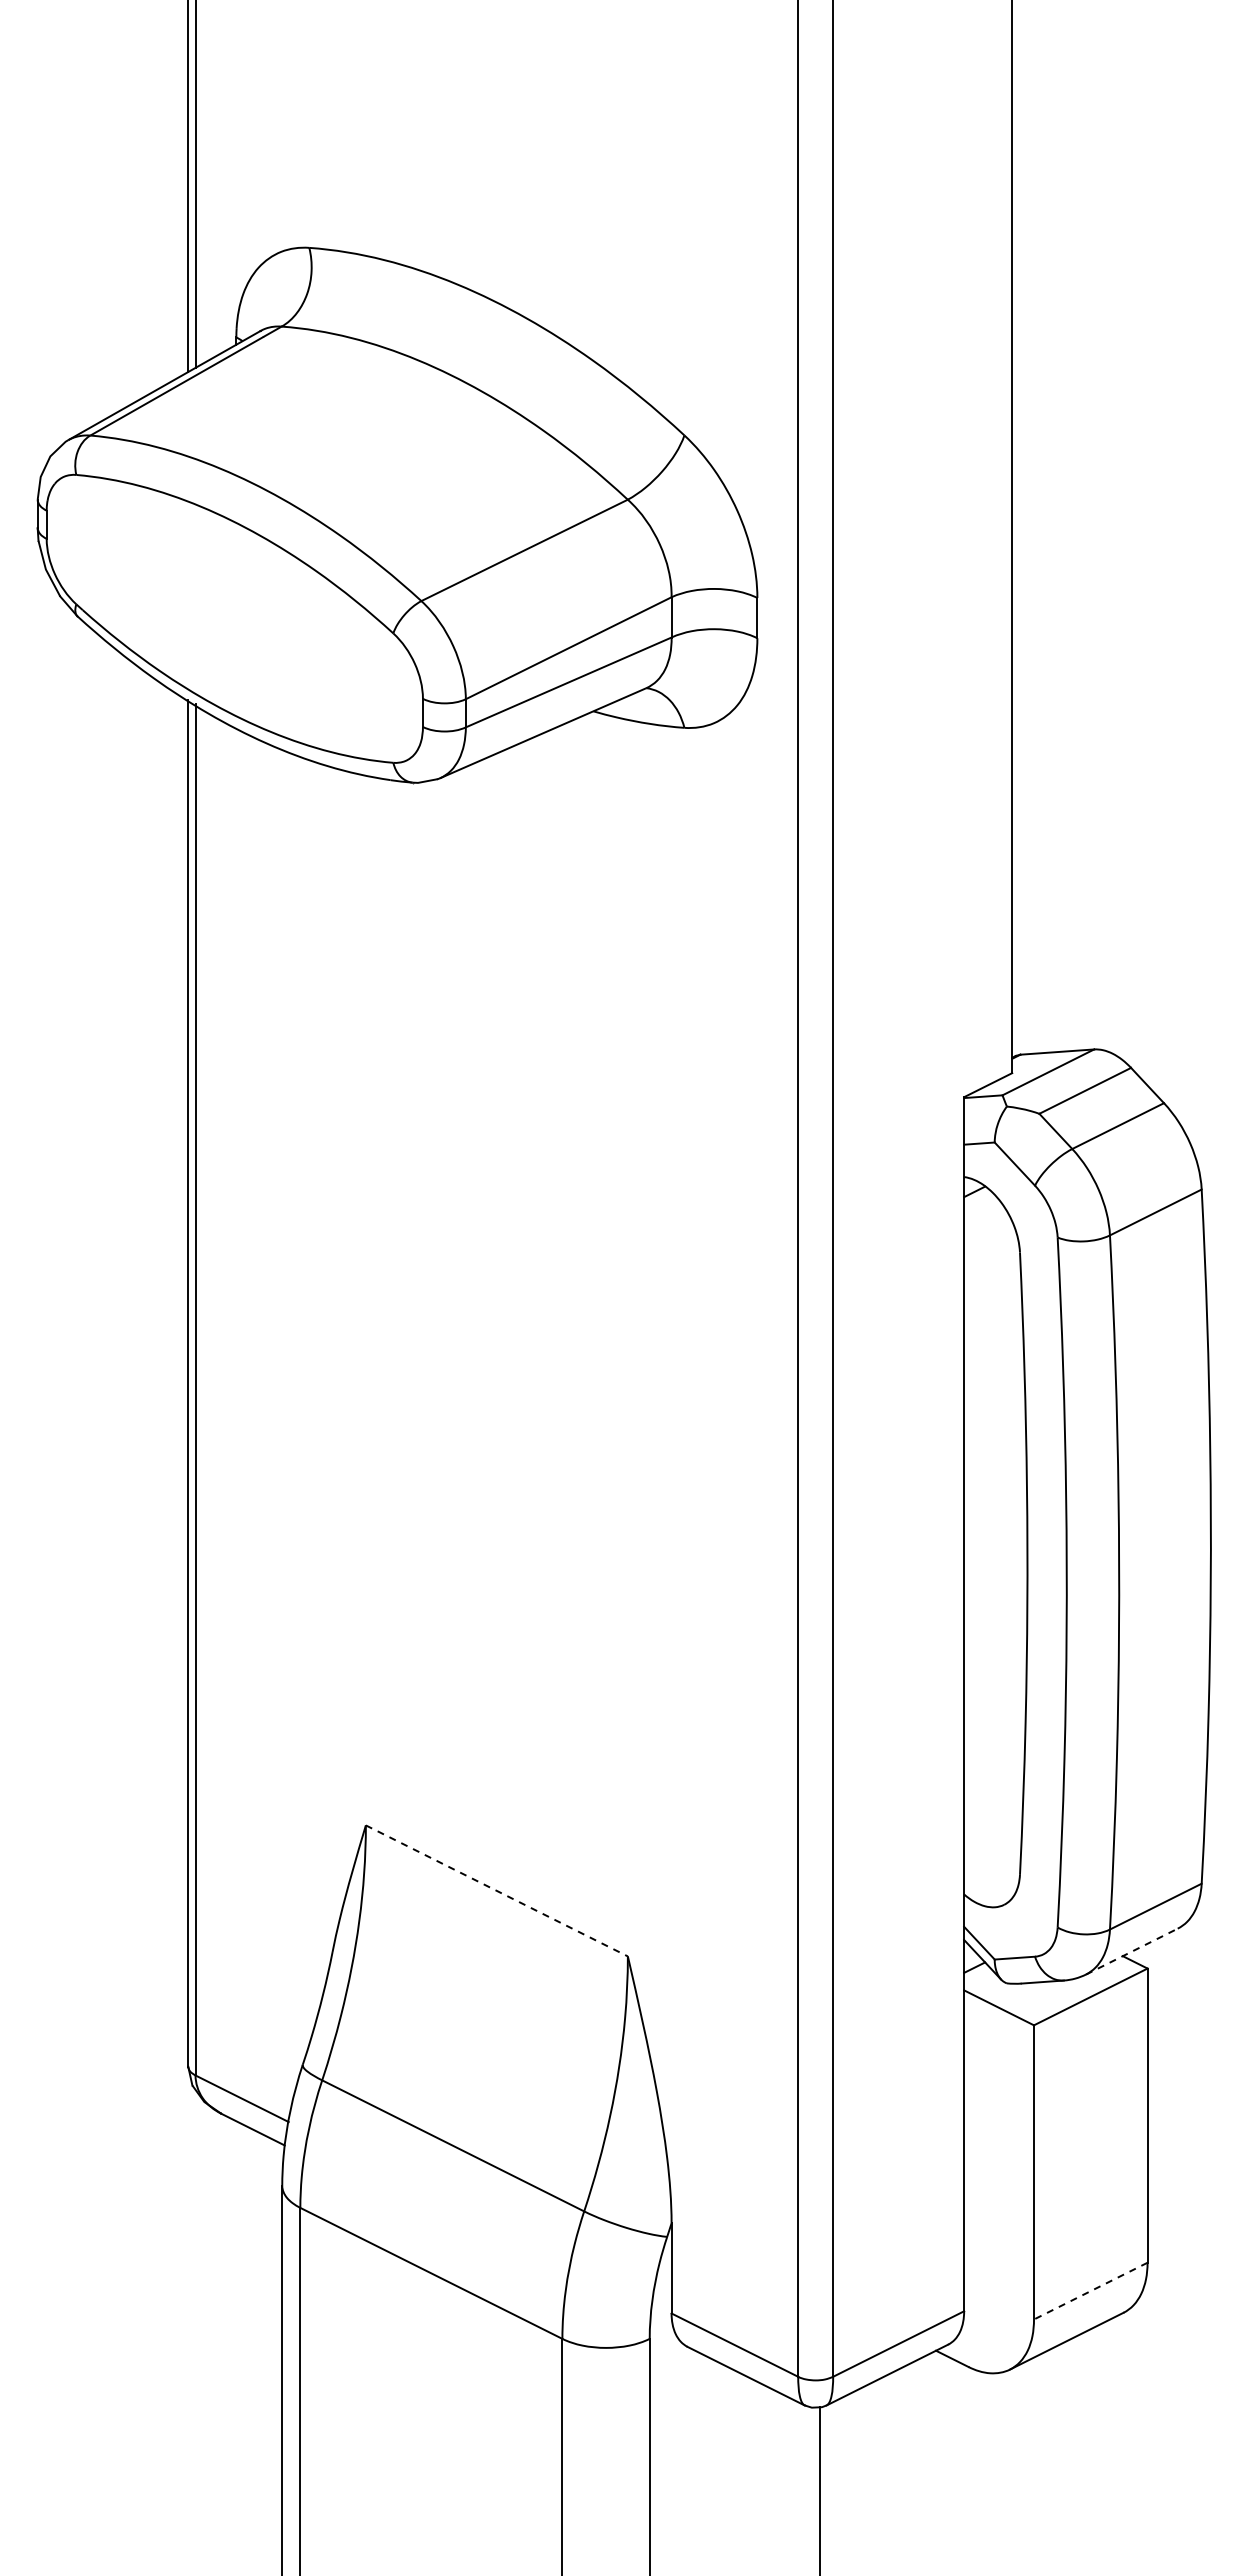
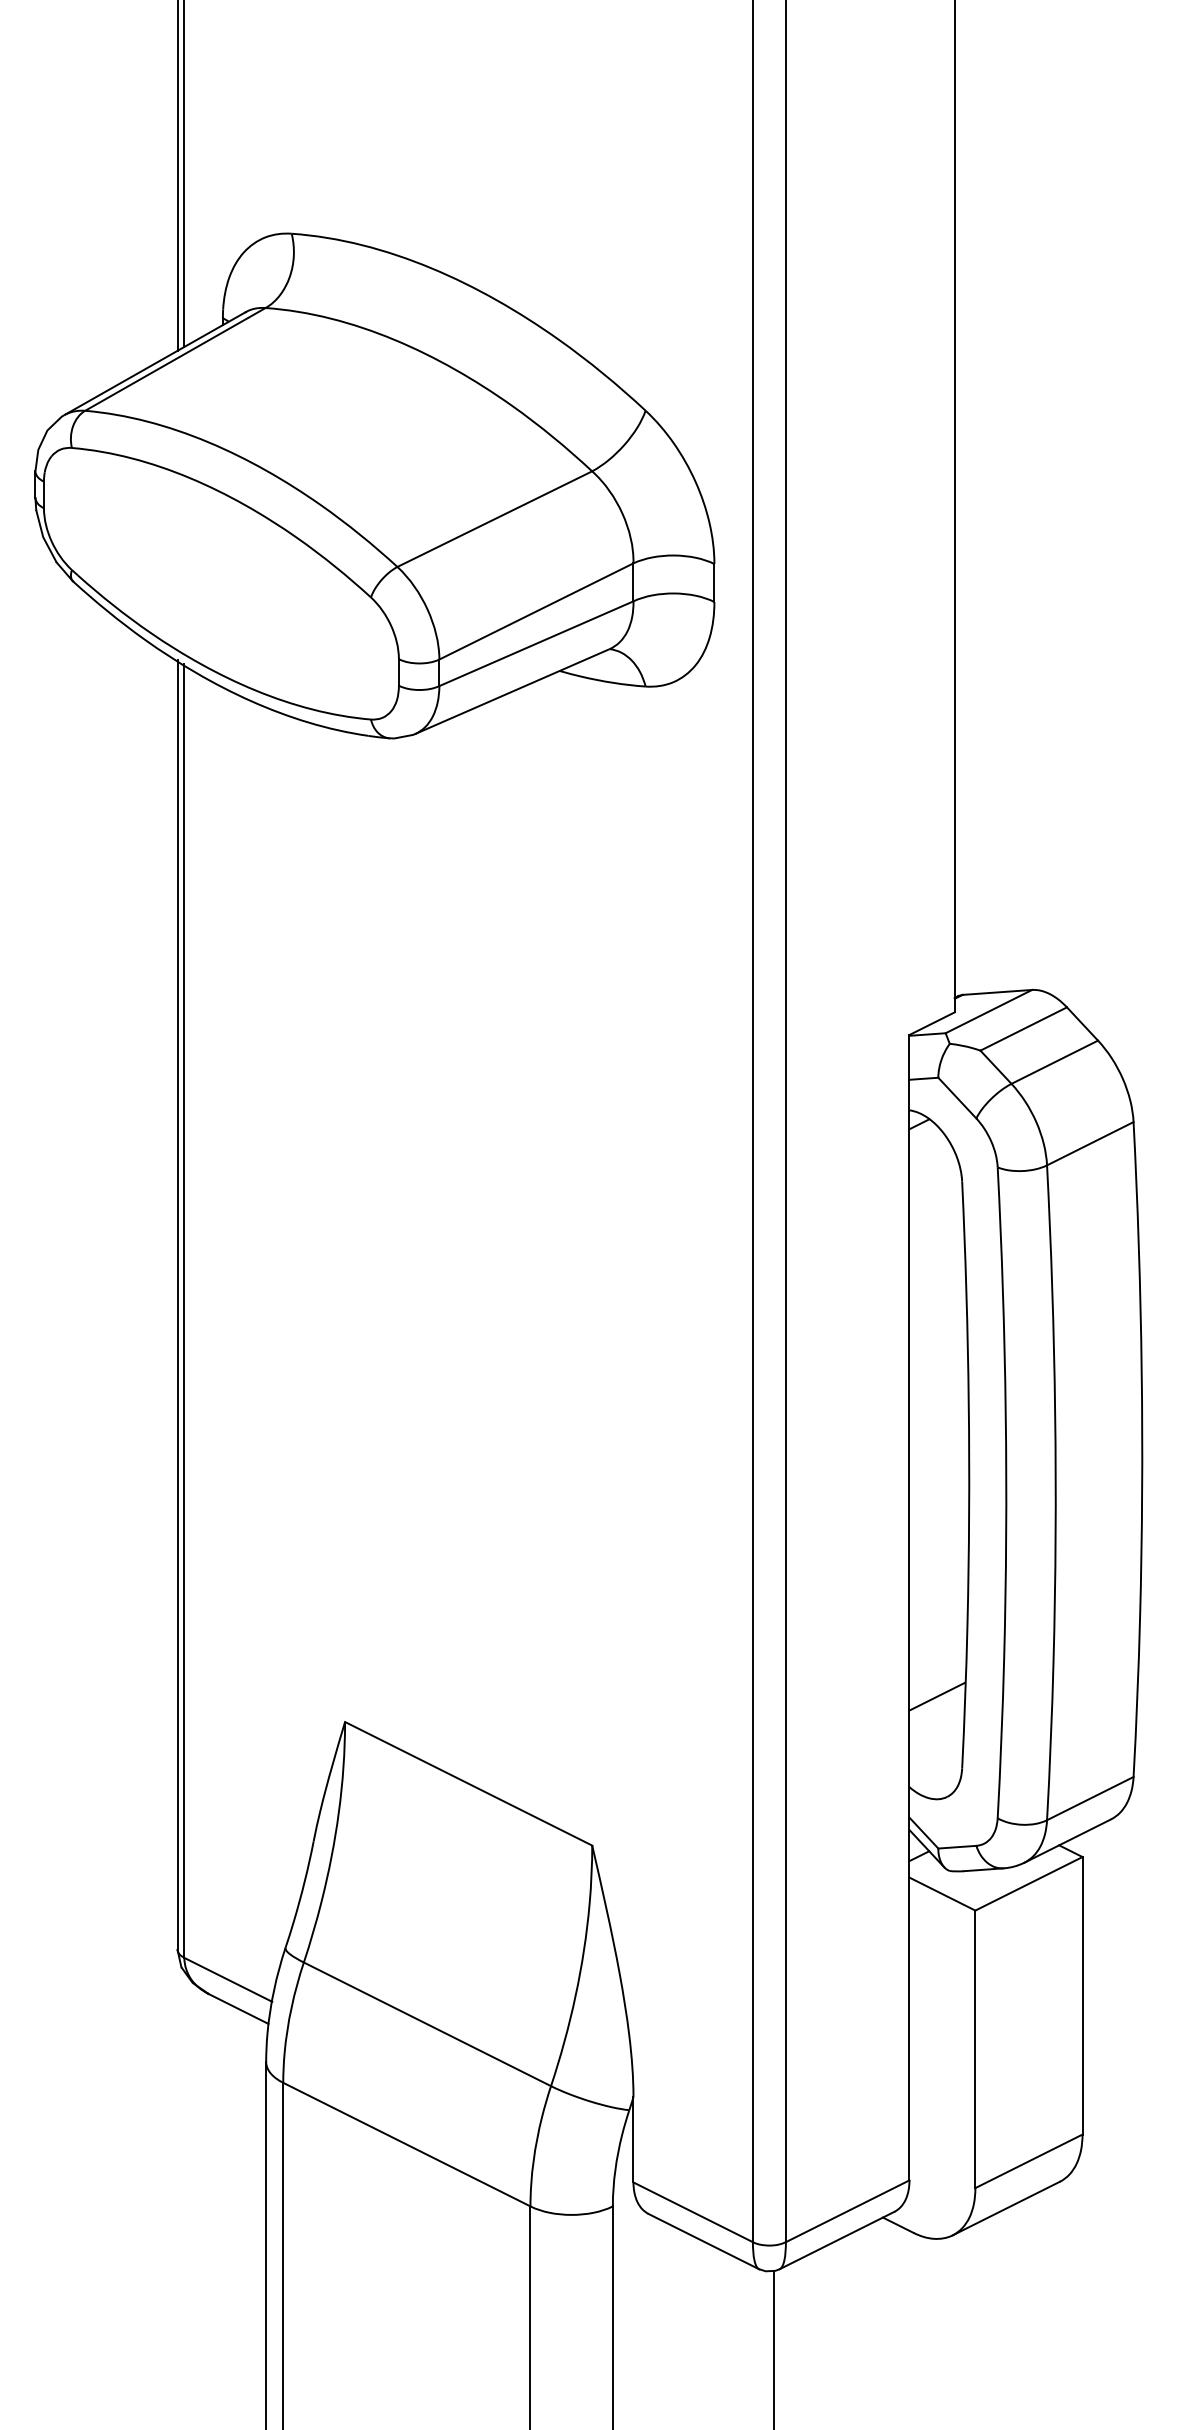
line: (993, 1798) -> (937, 1696), added
line: (497, 1891) -> (469, 1784), dashed -> solid
line: (1132, 1951) -> (1068, 1840), dashed -> solid
line: (1090, 2291) -> (1028, 2161), dashed -> solid

